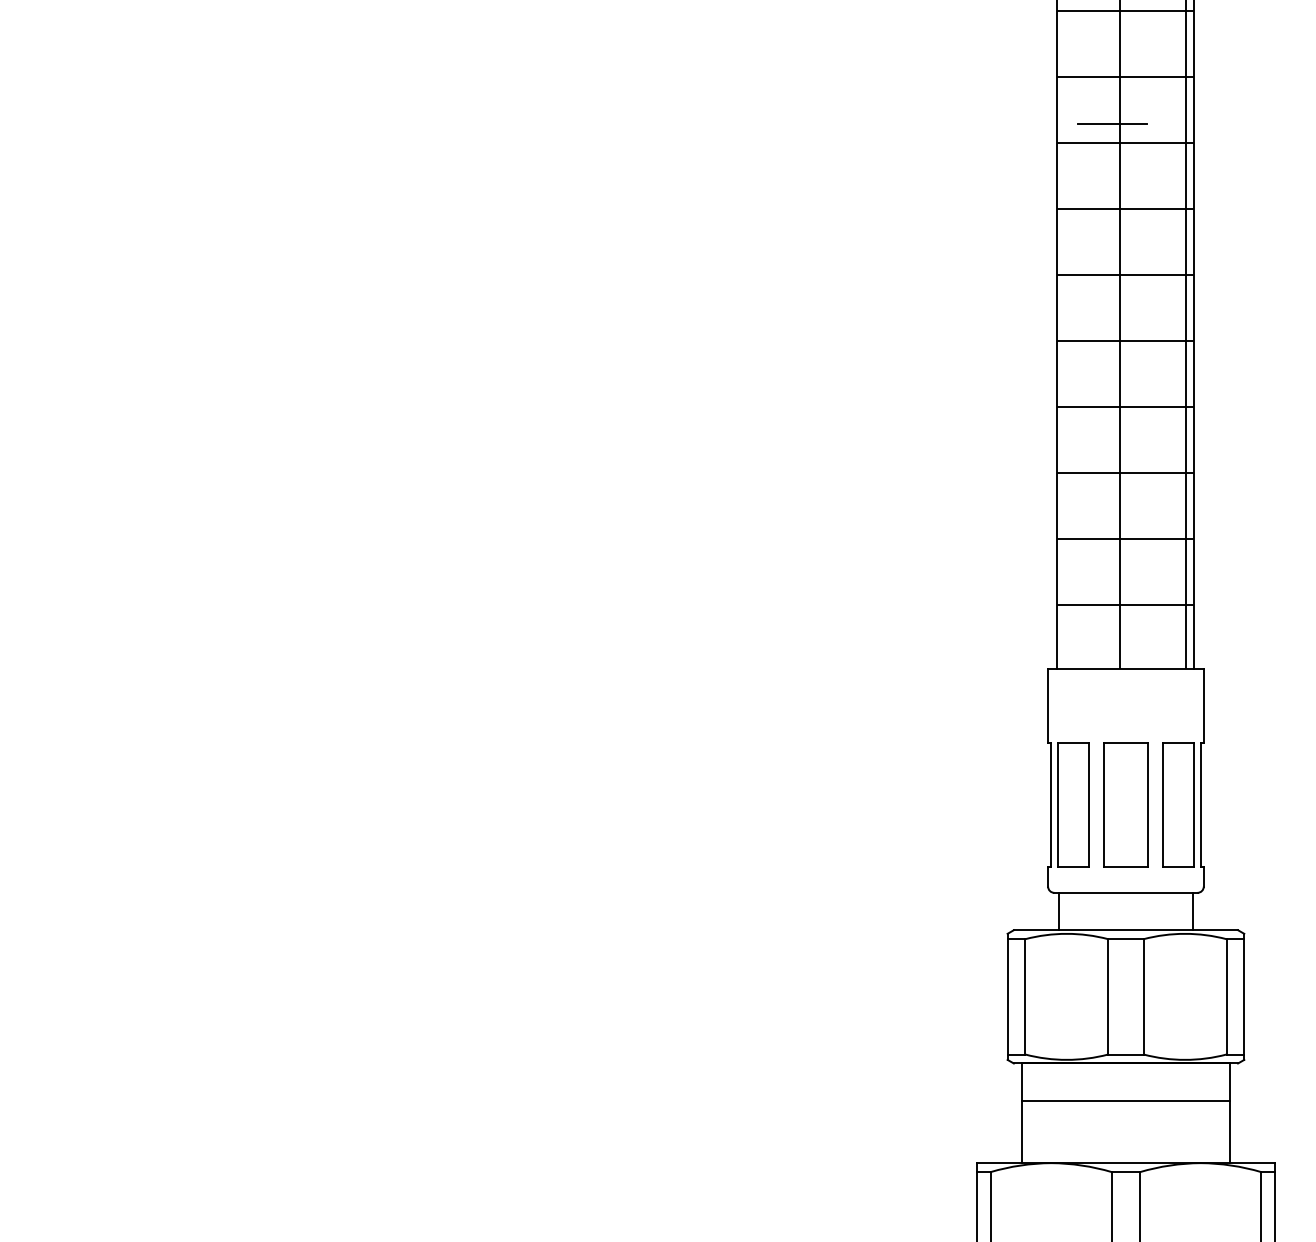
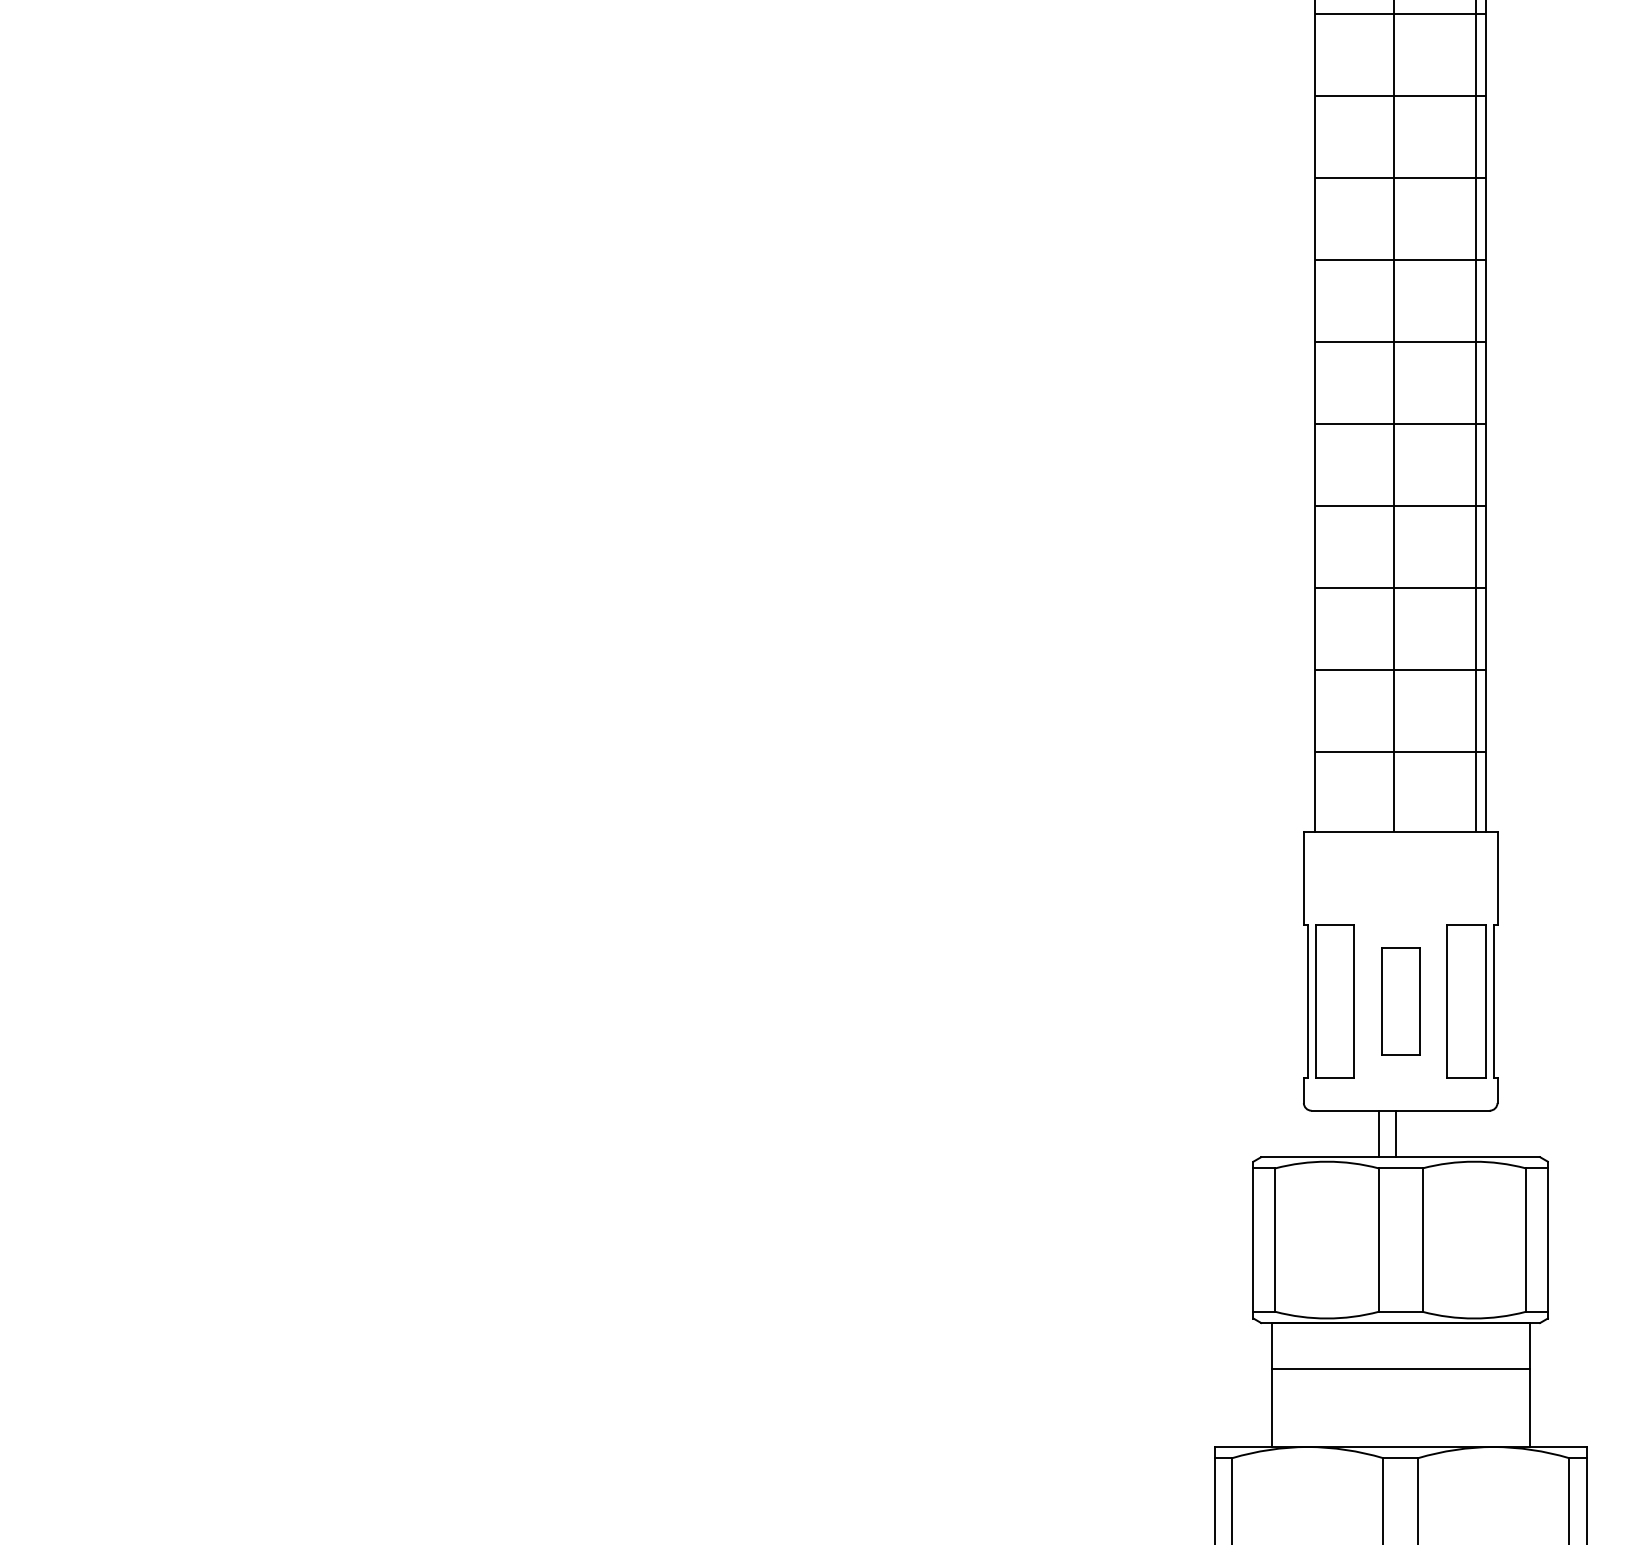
line: (1112, 123) -> (1383, 153), removed
part: (1125, 805) -> (1400, 1001), size x0.7
line: (1059, 911) -> (1378, 1133), moved
line: (1192, 911) -> (1395, 1133), moved

